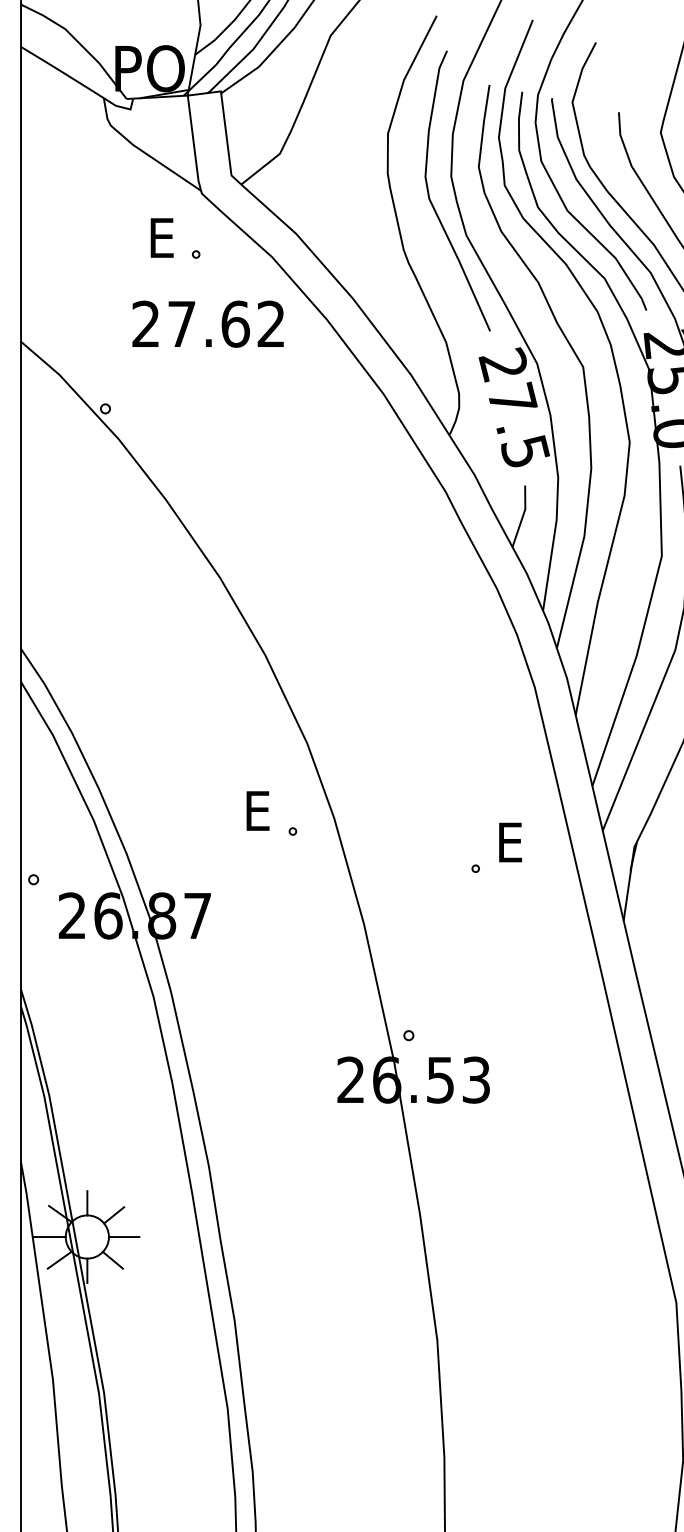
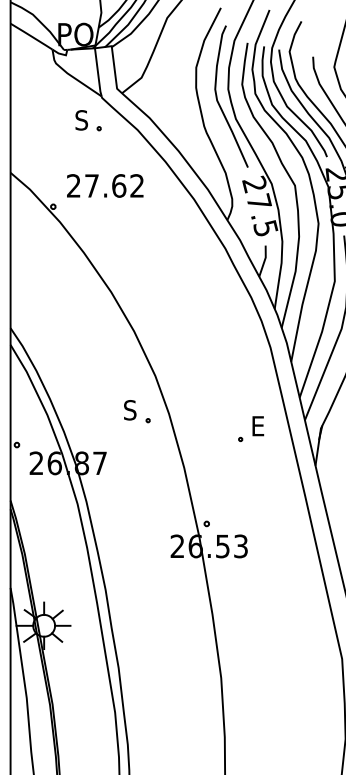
text: (161, 238) -> (81, 120), E -> S
text: (208, 323) -> (105, 185), moved
text: (258, 811) -> (130, 410), E -> S

